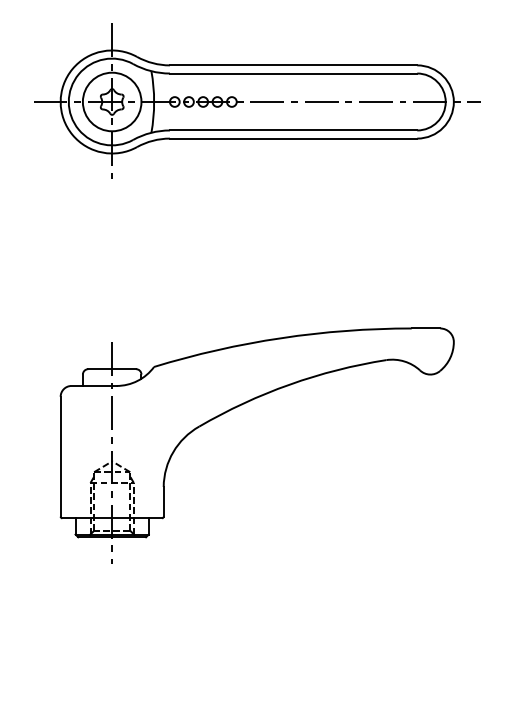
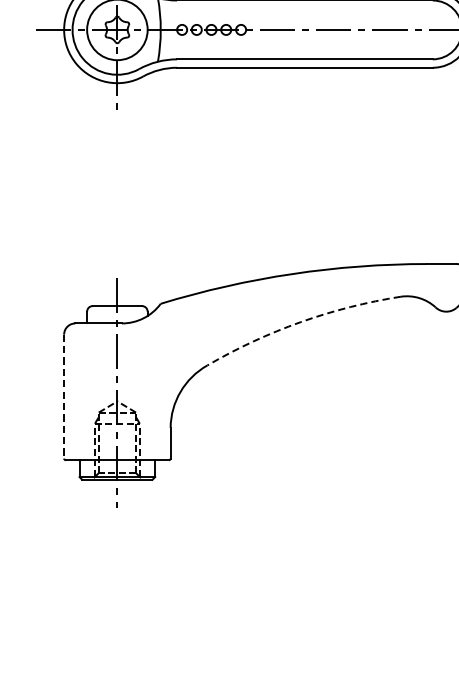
arc: (289, 384) -> (300, 321), solid -> dashed
line: (60, 456) -> (63, 396), solid -> dashed

